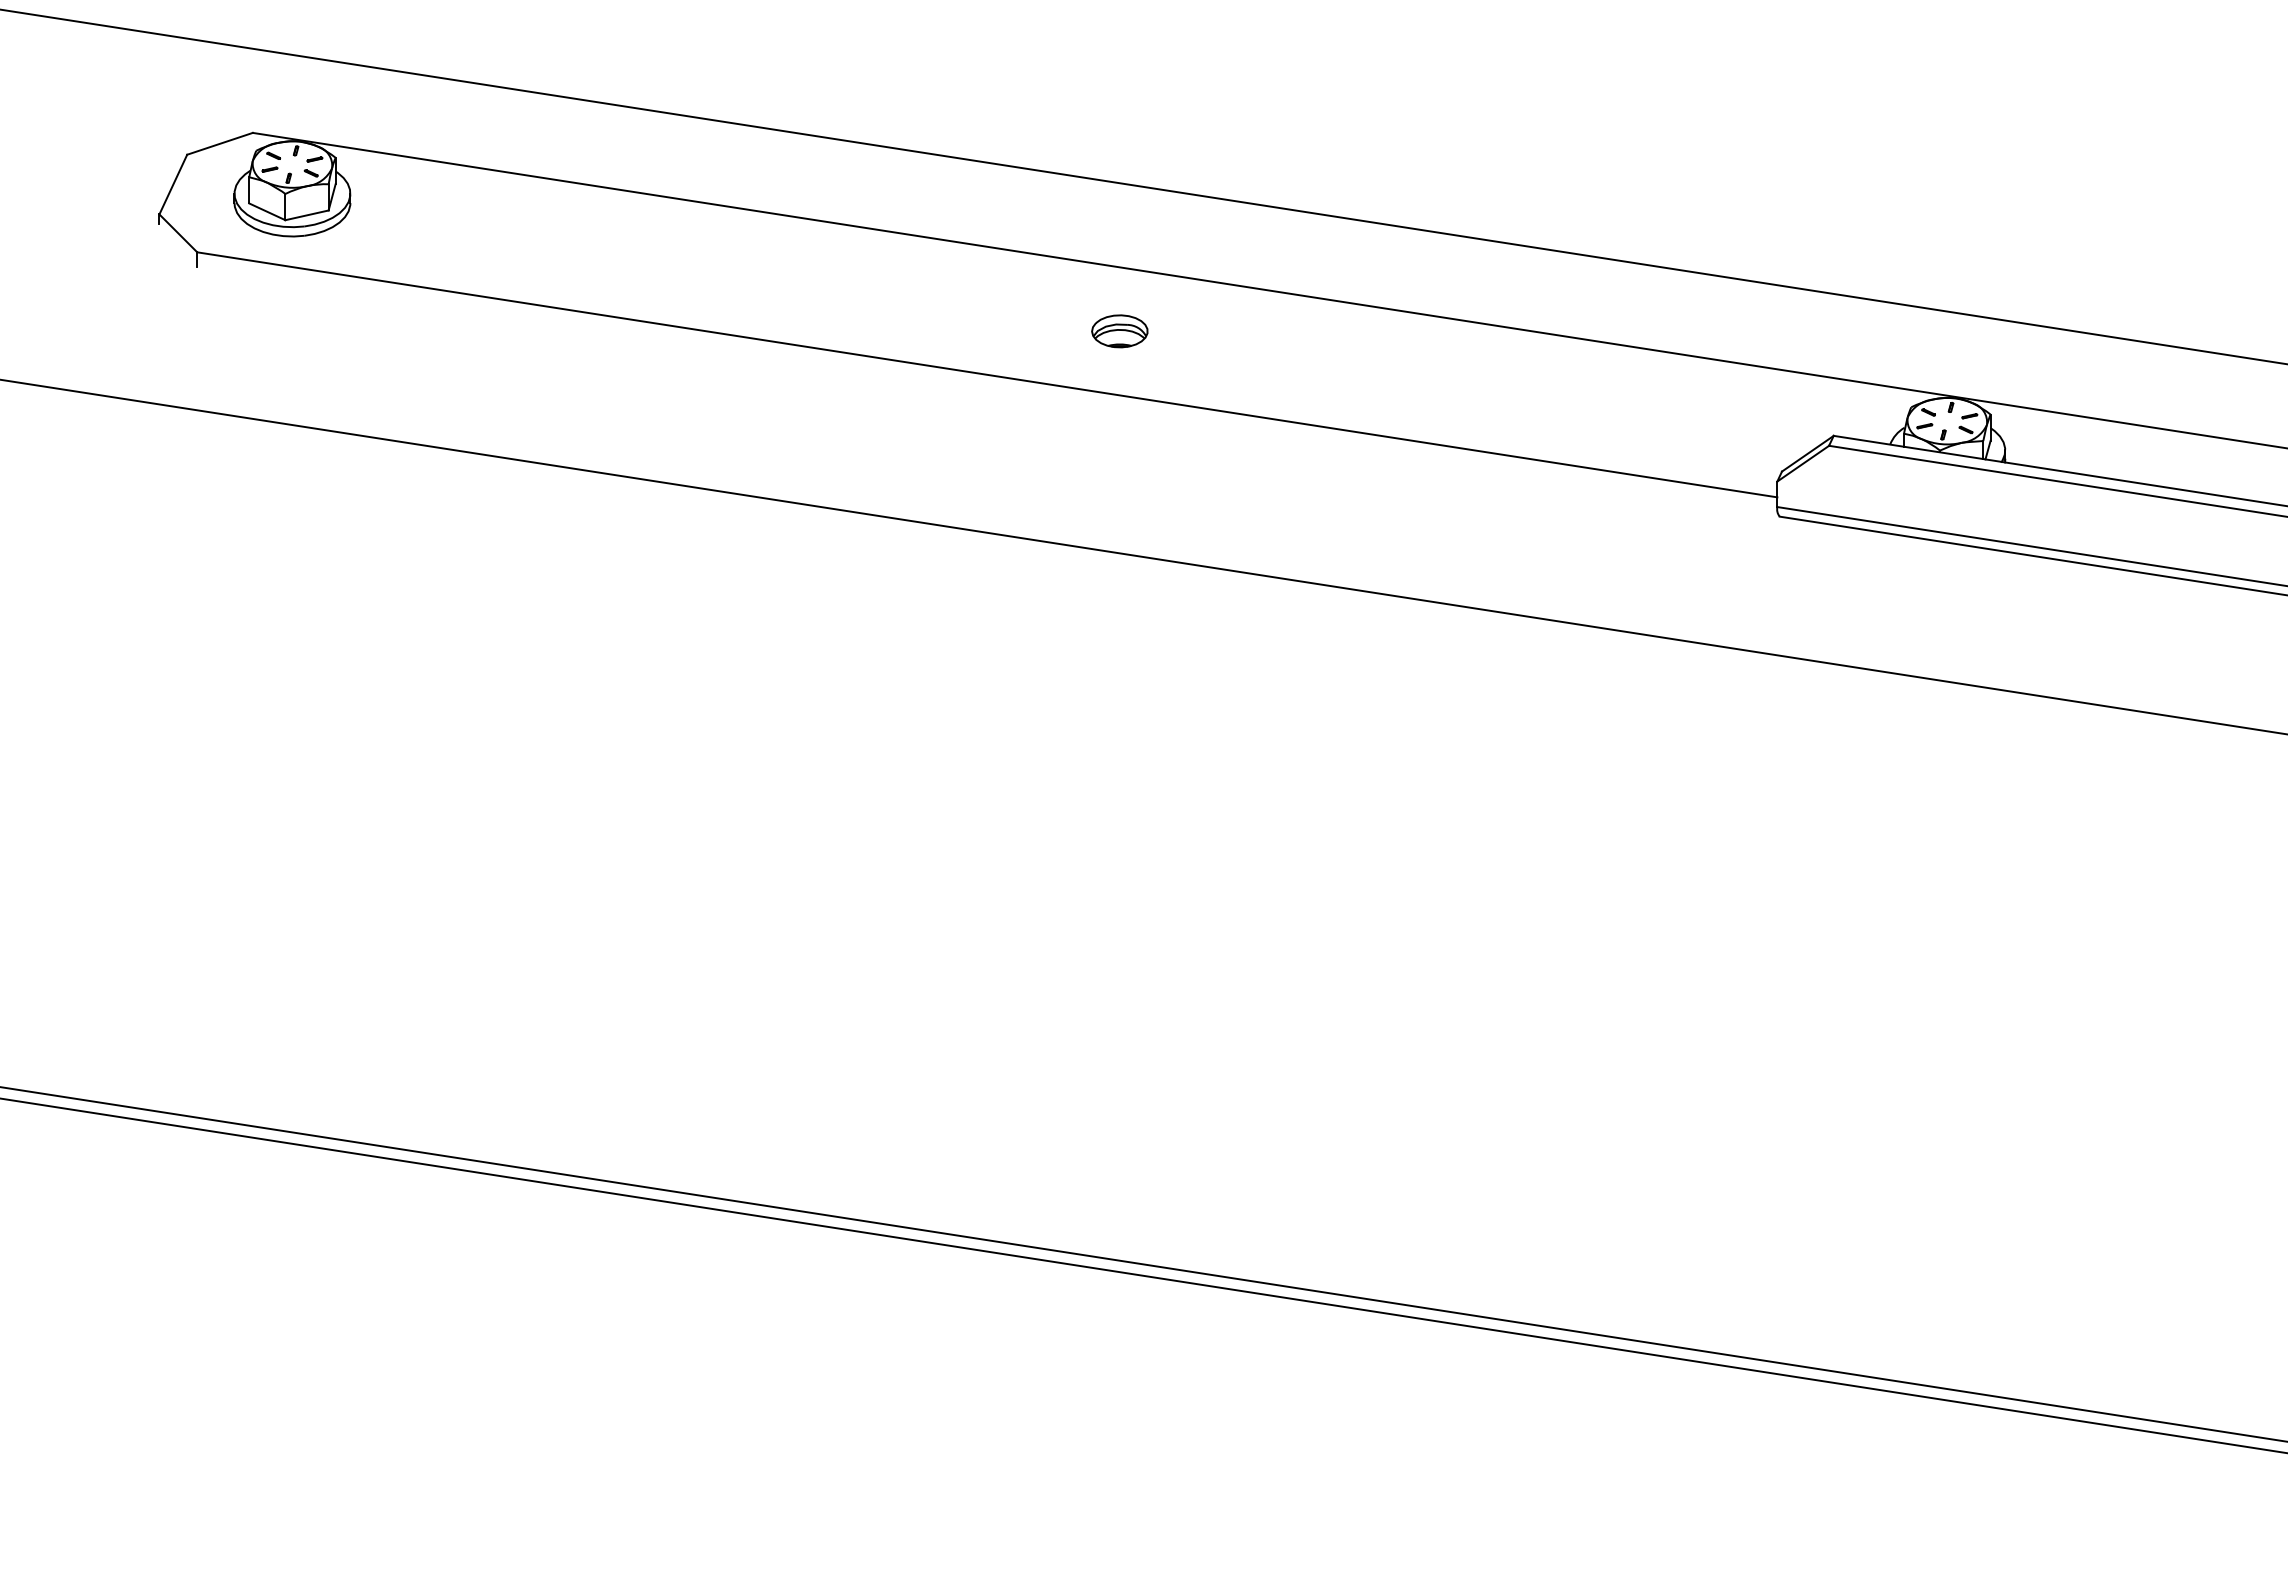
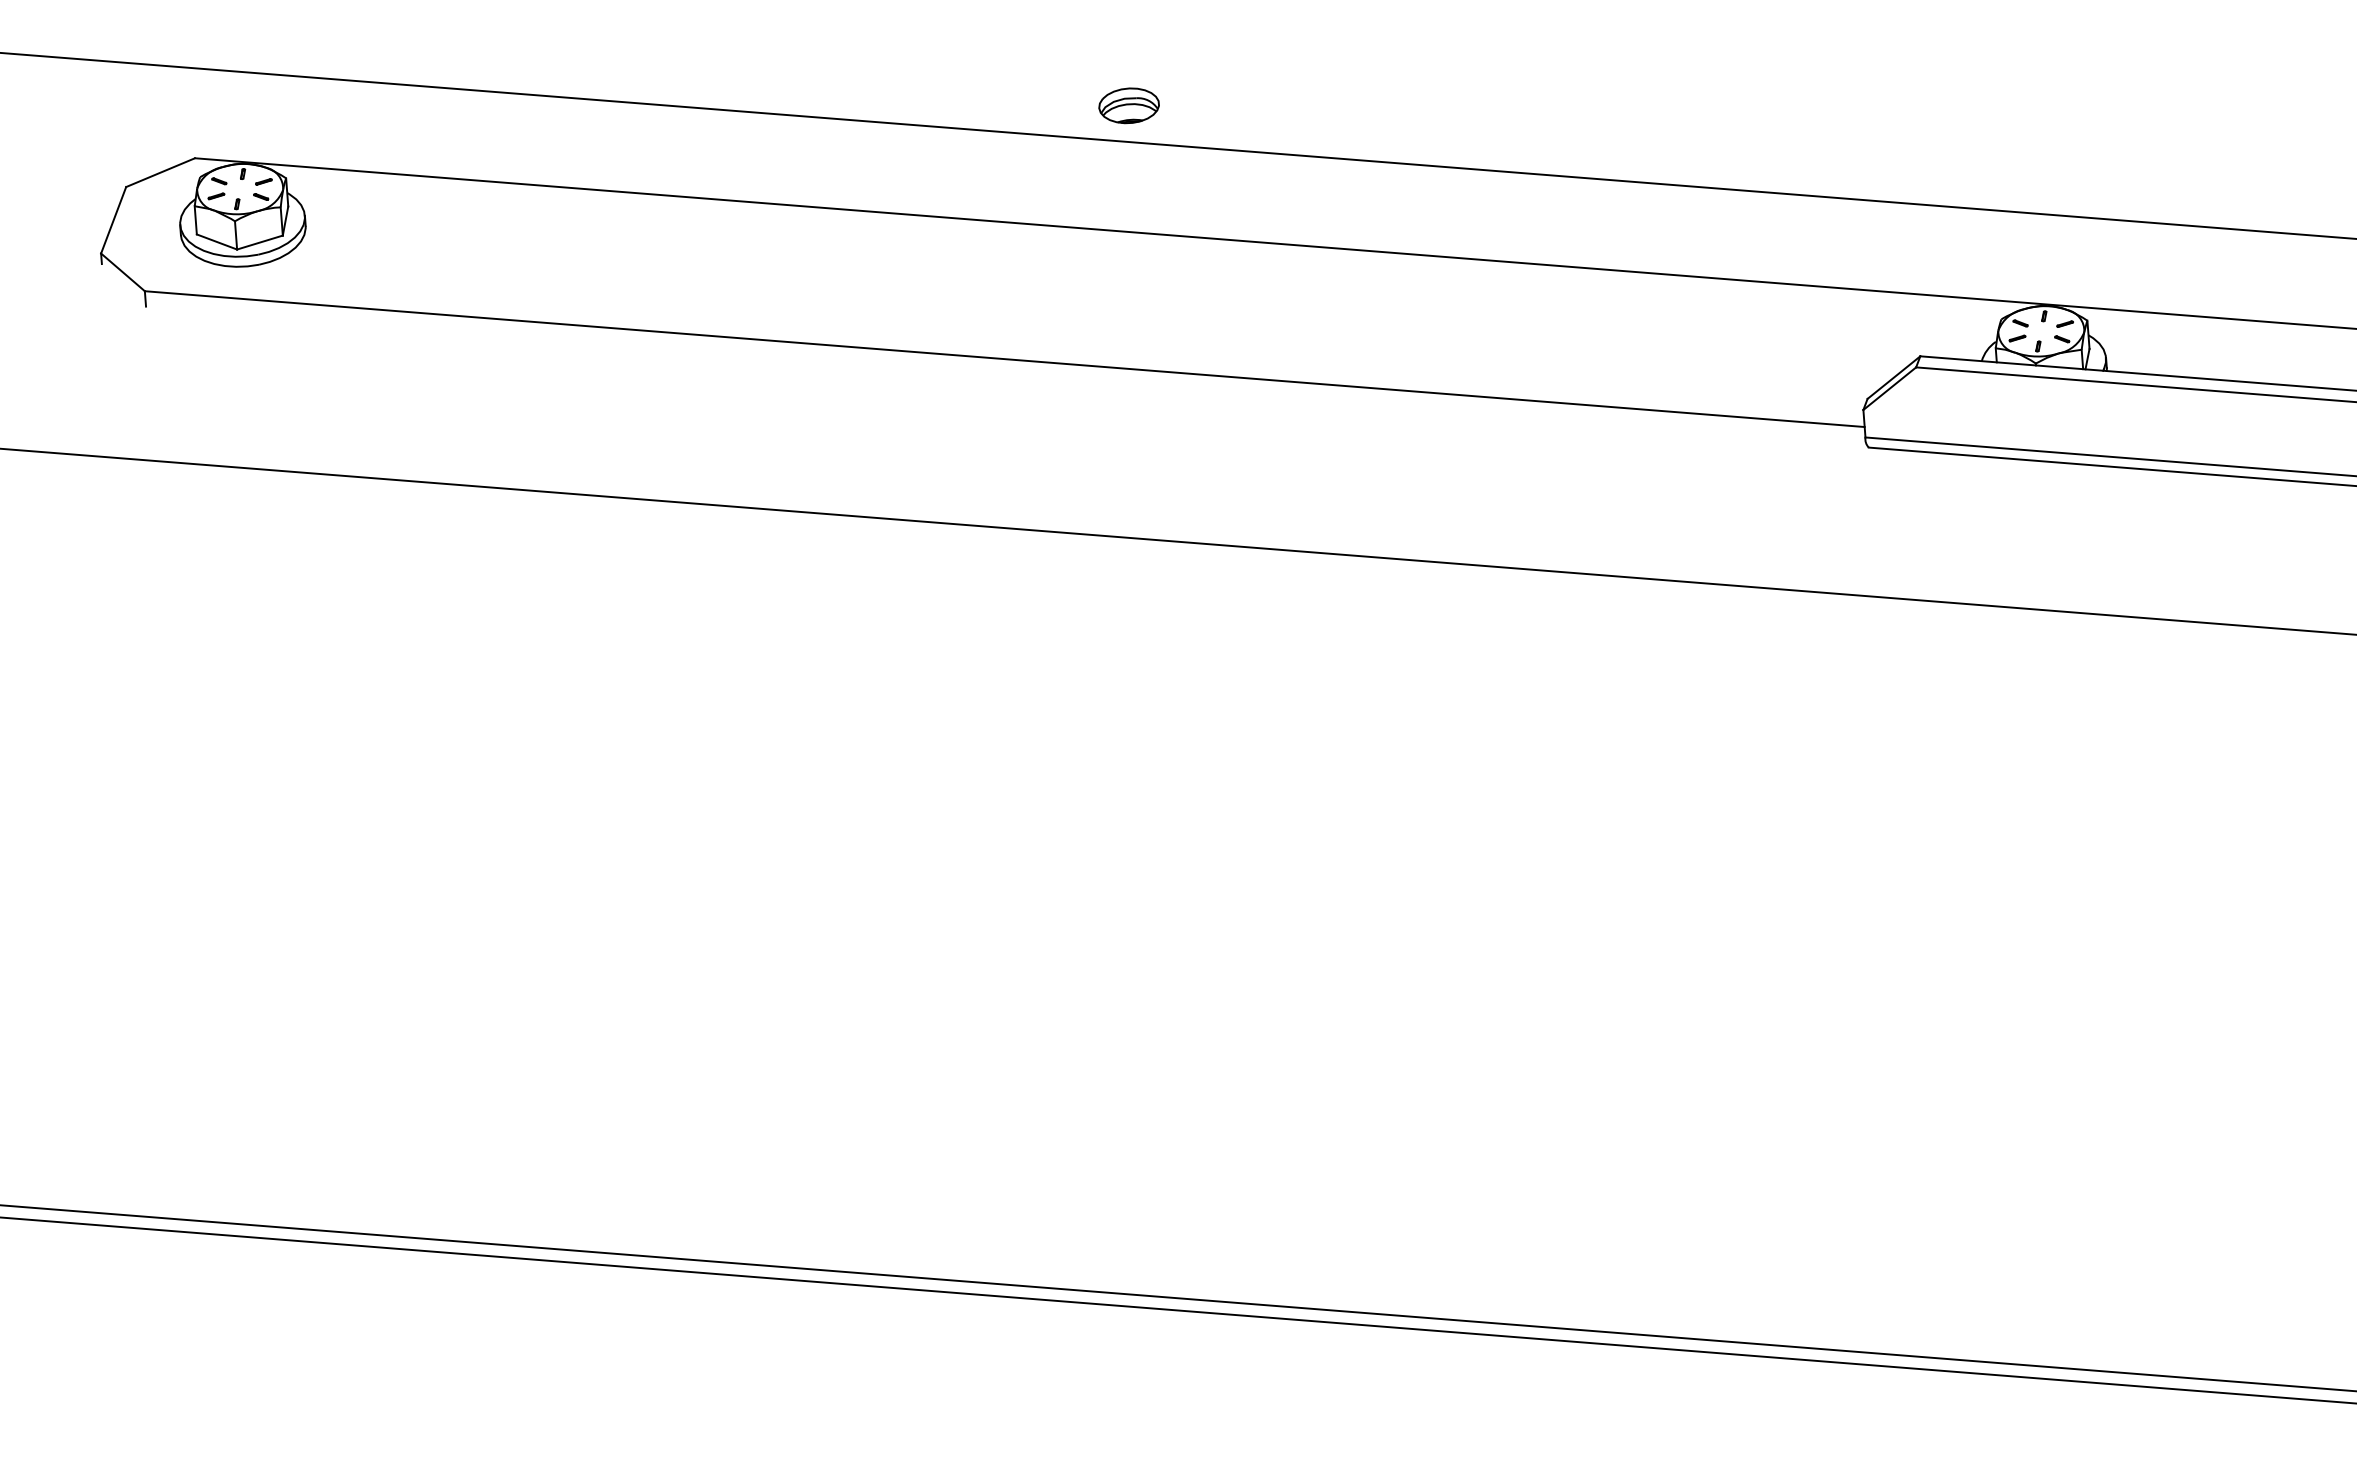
part: (1119, 331) -> (1128, 105), moved

